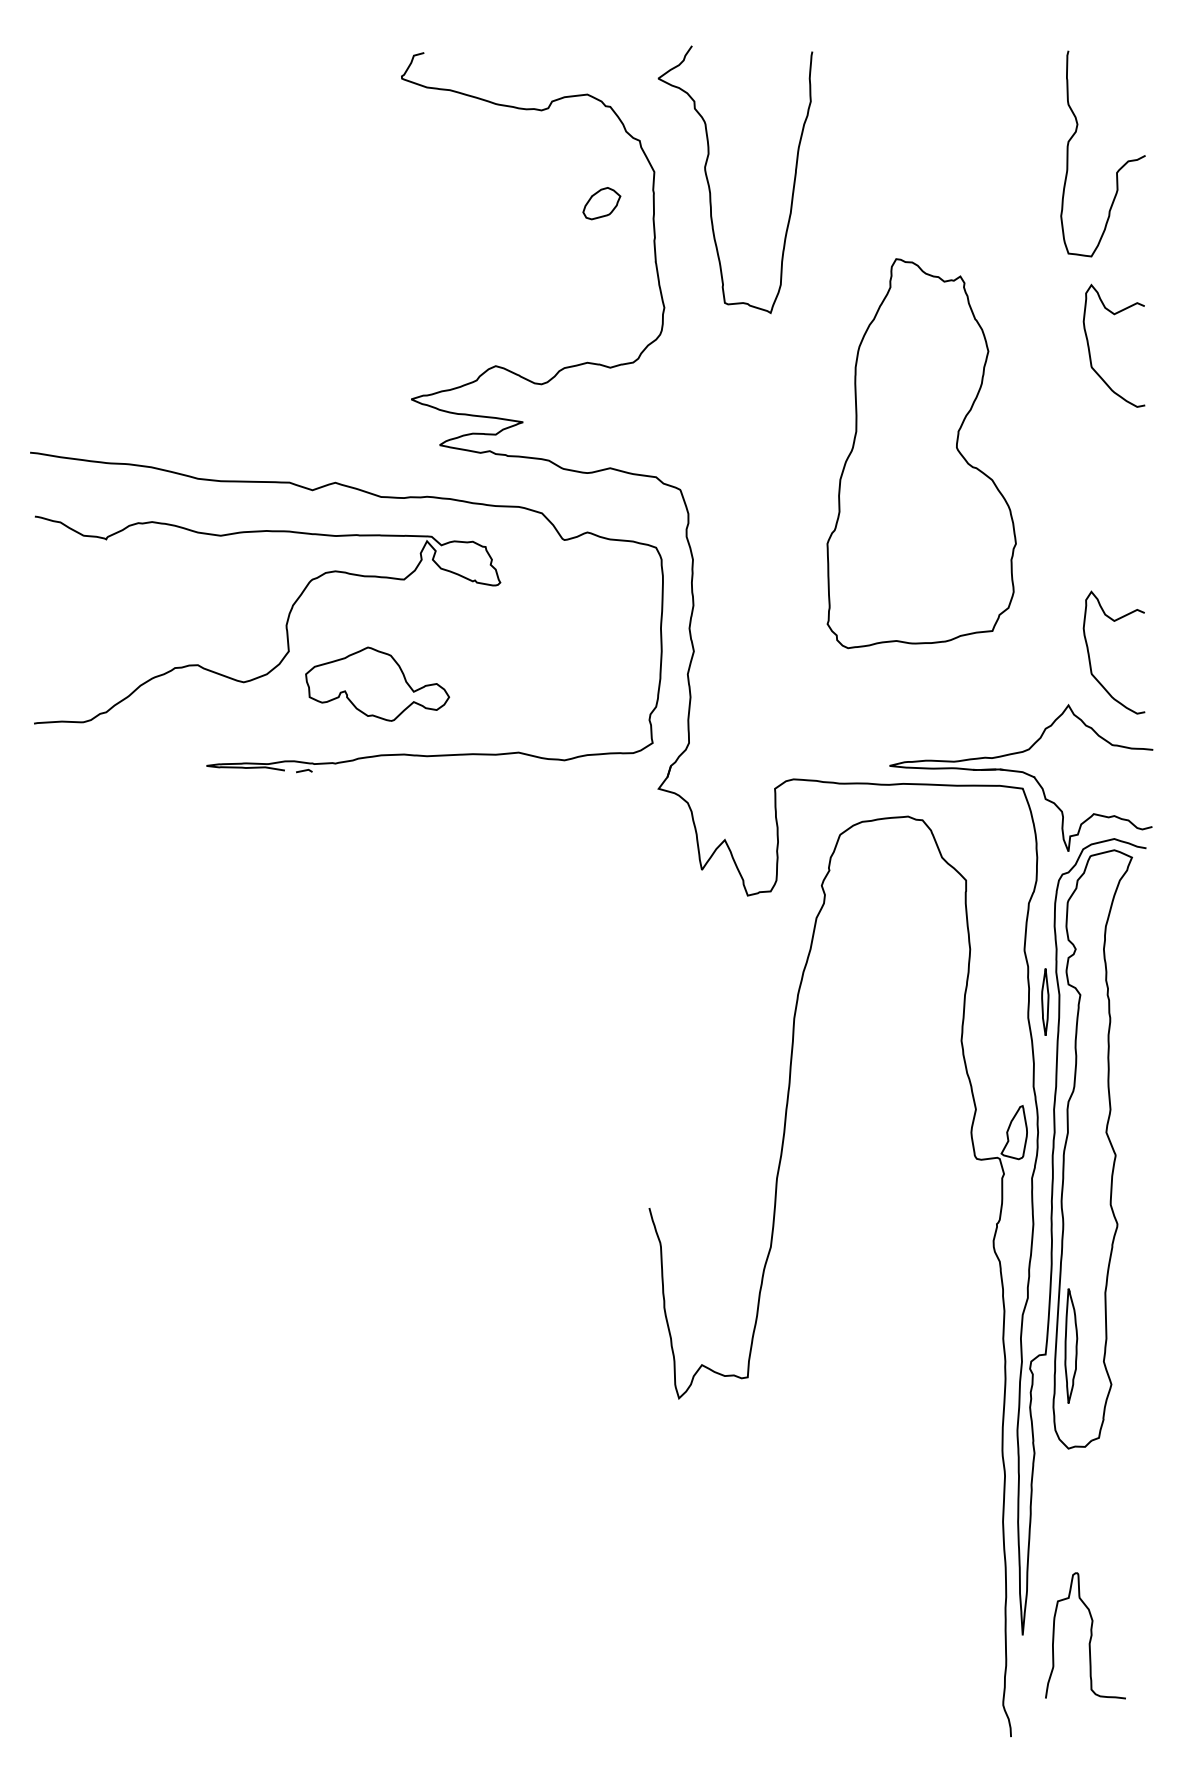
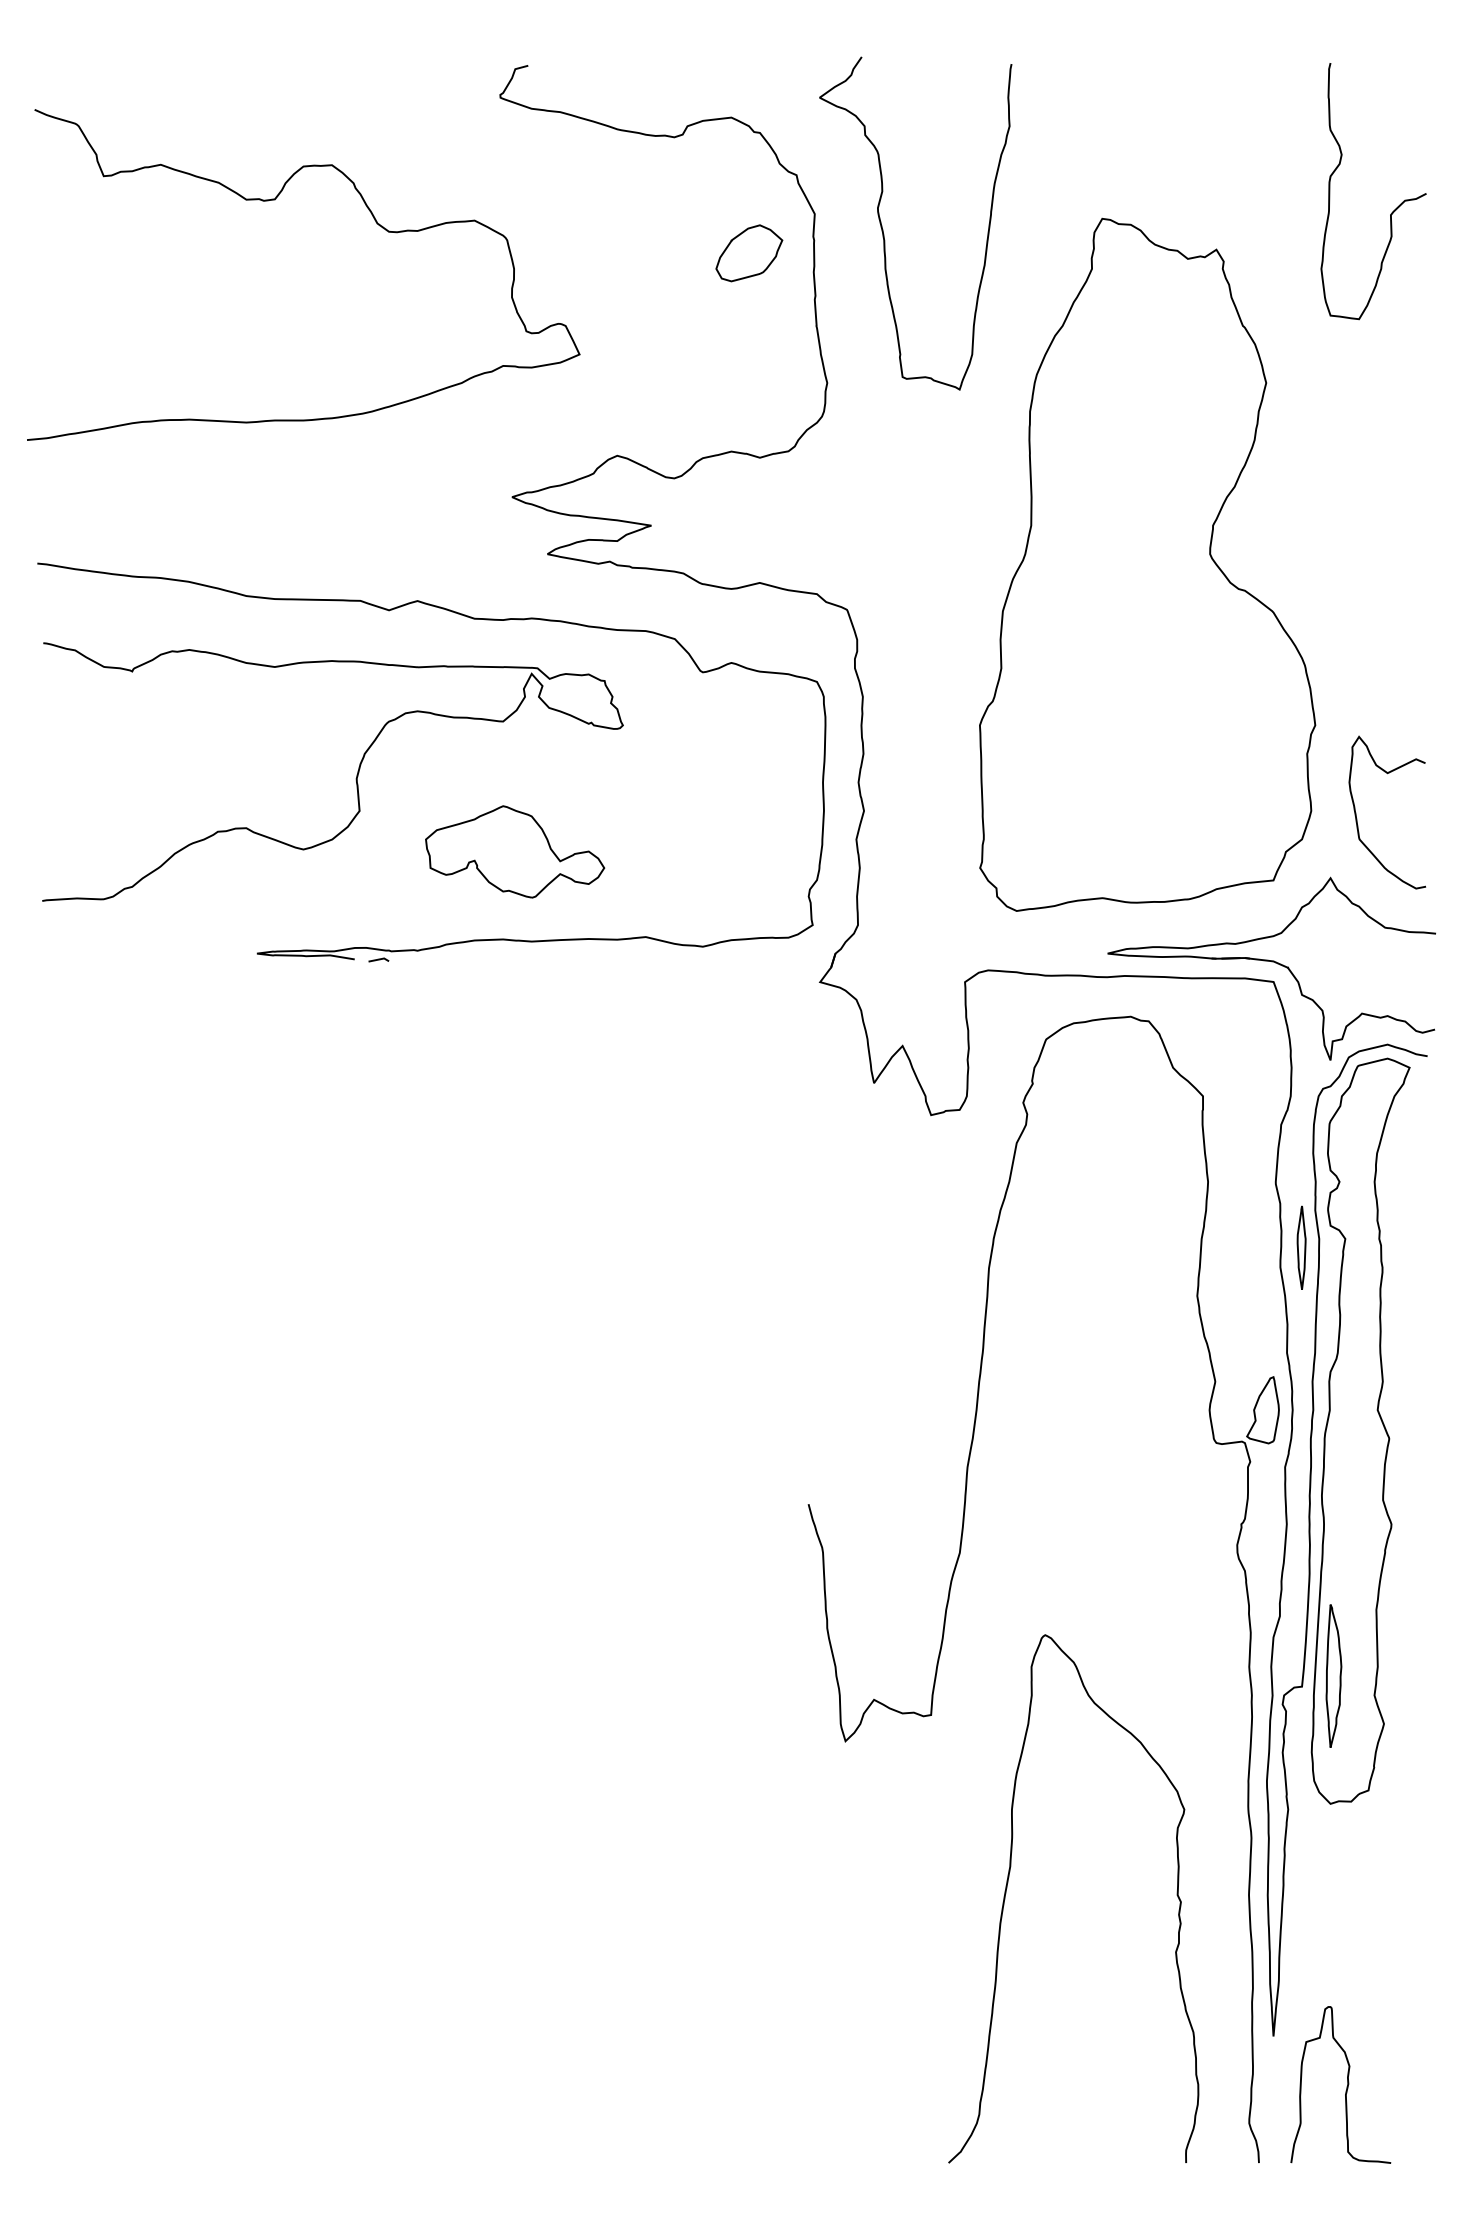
curve: (221, 161) -> (275, 200), added
part: (601, 203) -> (749, 253), size x1.43
curve: (1090, 350) -> (1357, 436), removed
part: (921, 453) -> (1147, 564), size x1.43
part: (377, 683) -> (515, 851), moved
curve: (809, 1512) -> (1008, 1883), added
curve: (1090, 1637) -> (1346, 2086), moved

